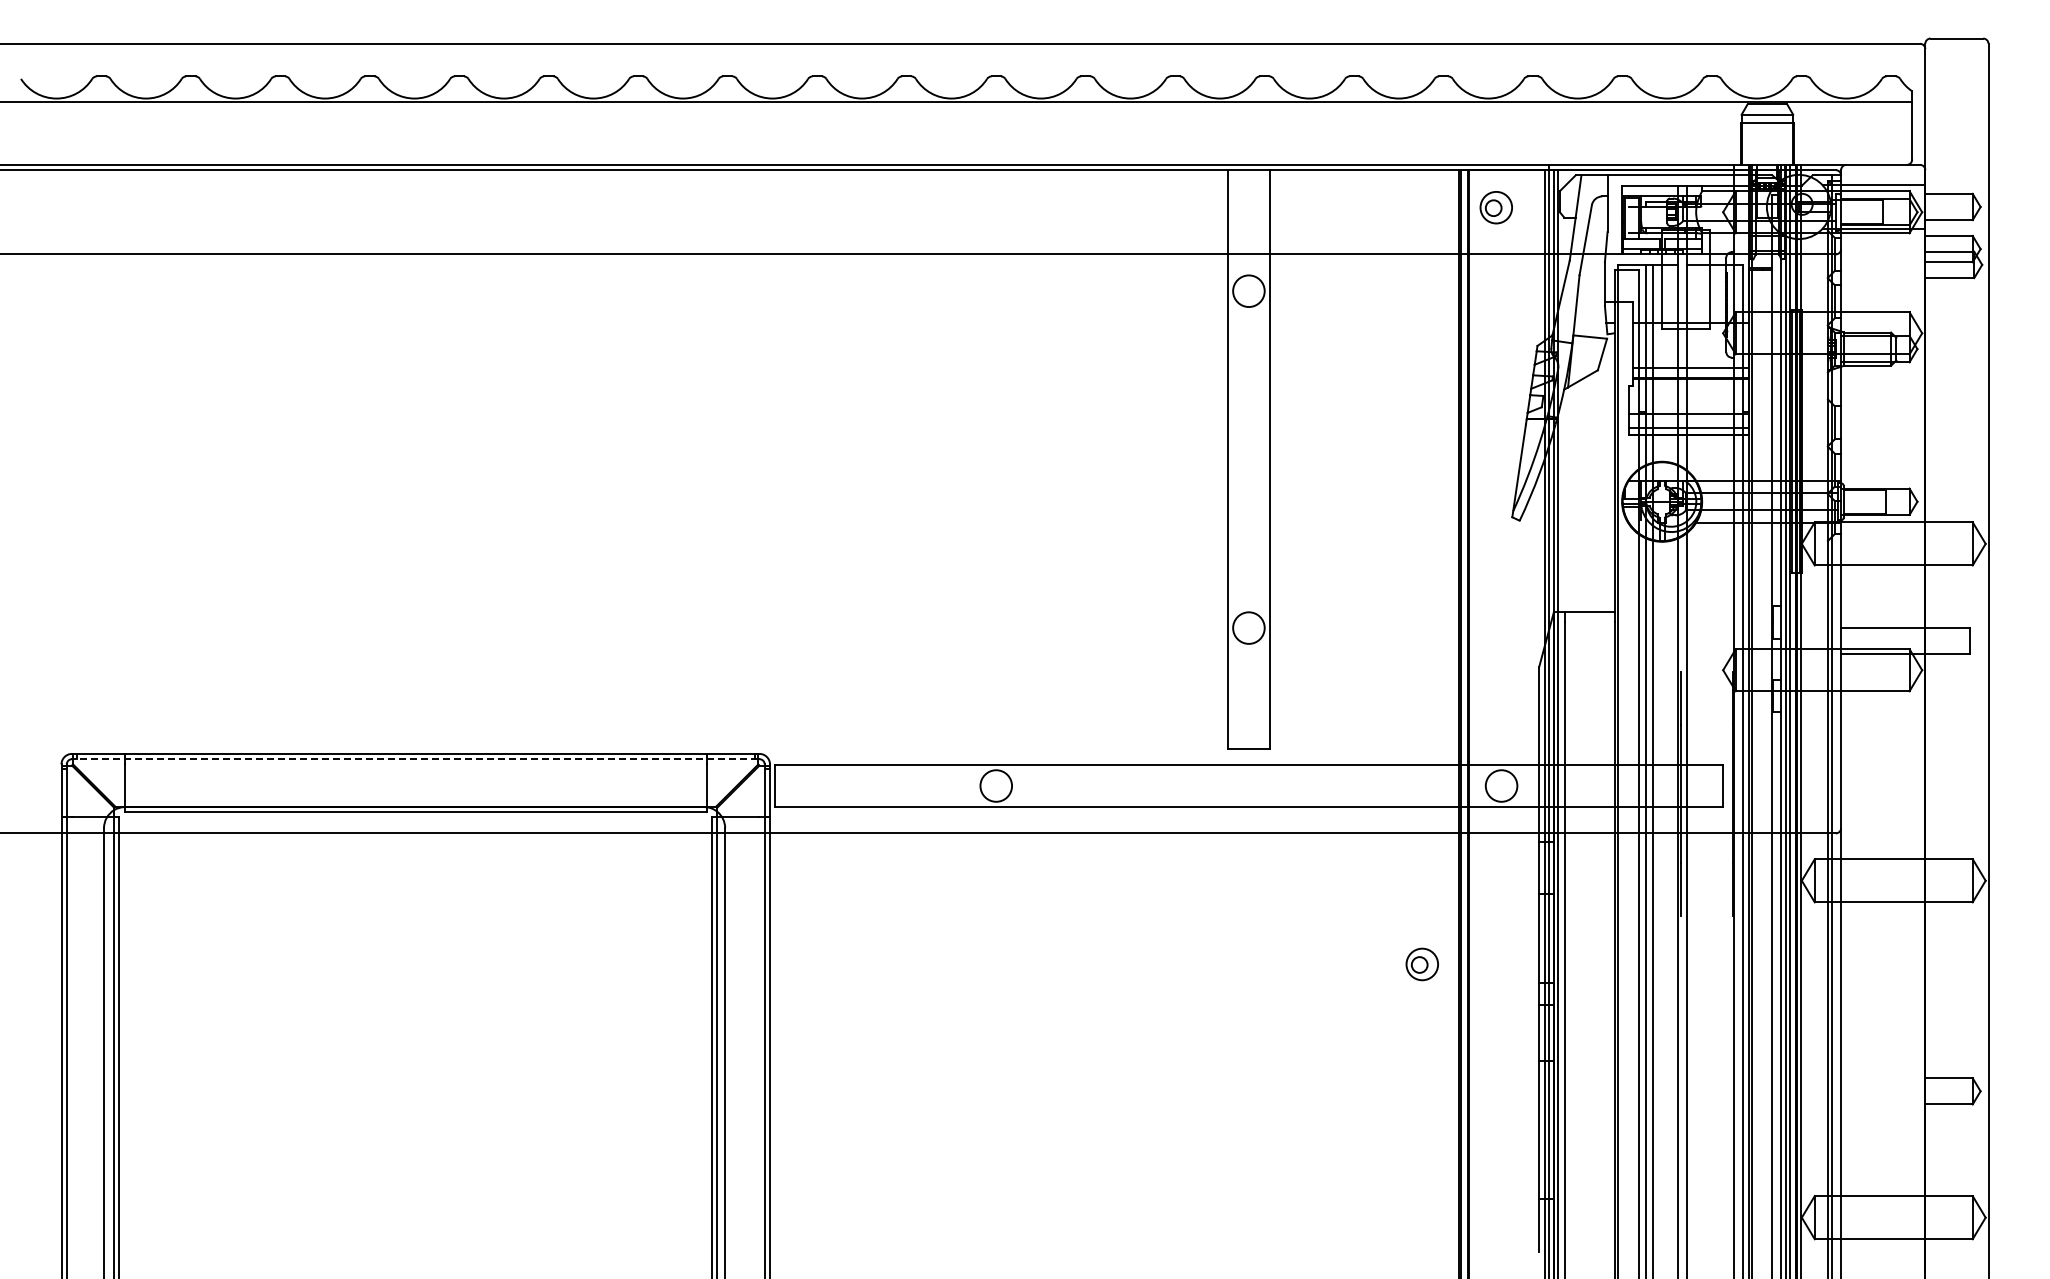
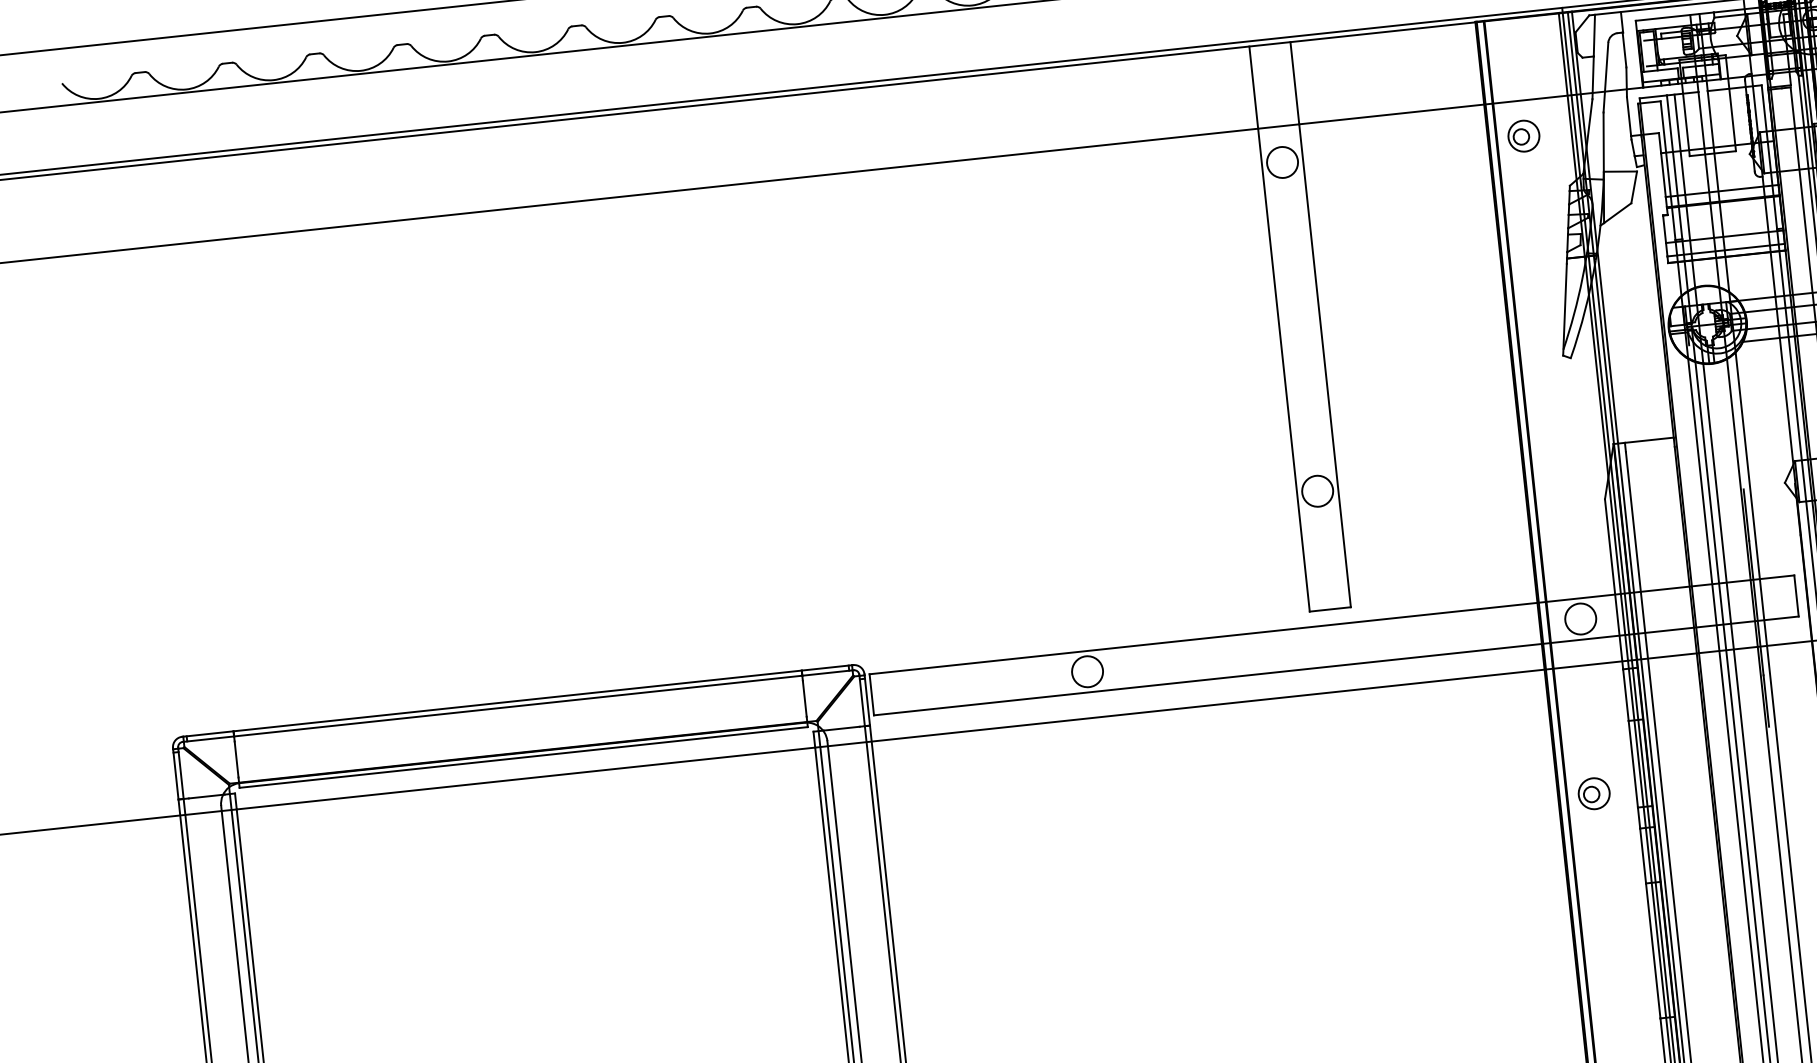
part: (1495, 207) -> (1523, 136), moved
line: (415, 759) -> (518, 706), dashed -> solid
part: (1421, 964) -> (1593, 793), moved

